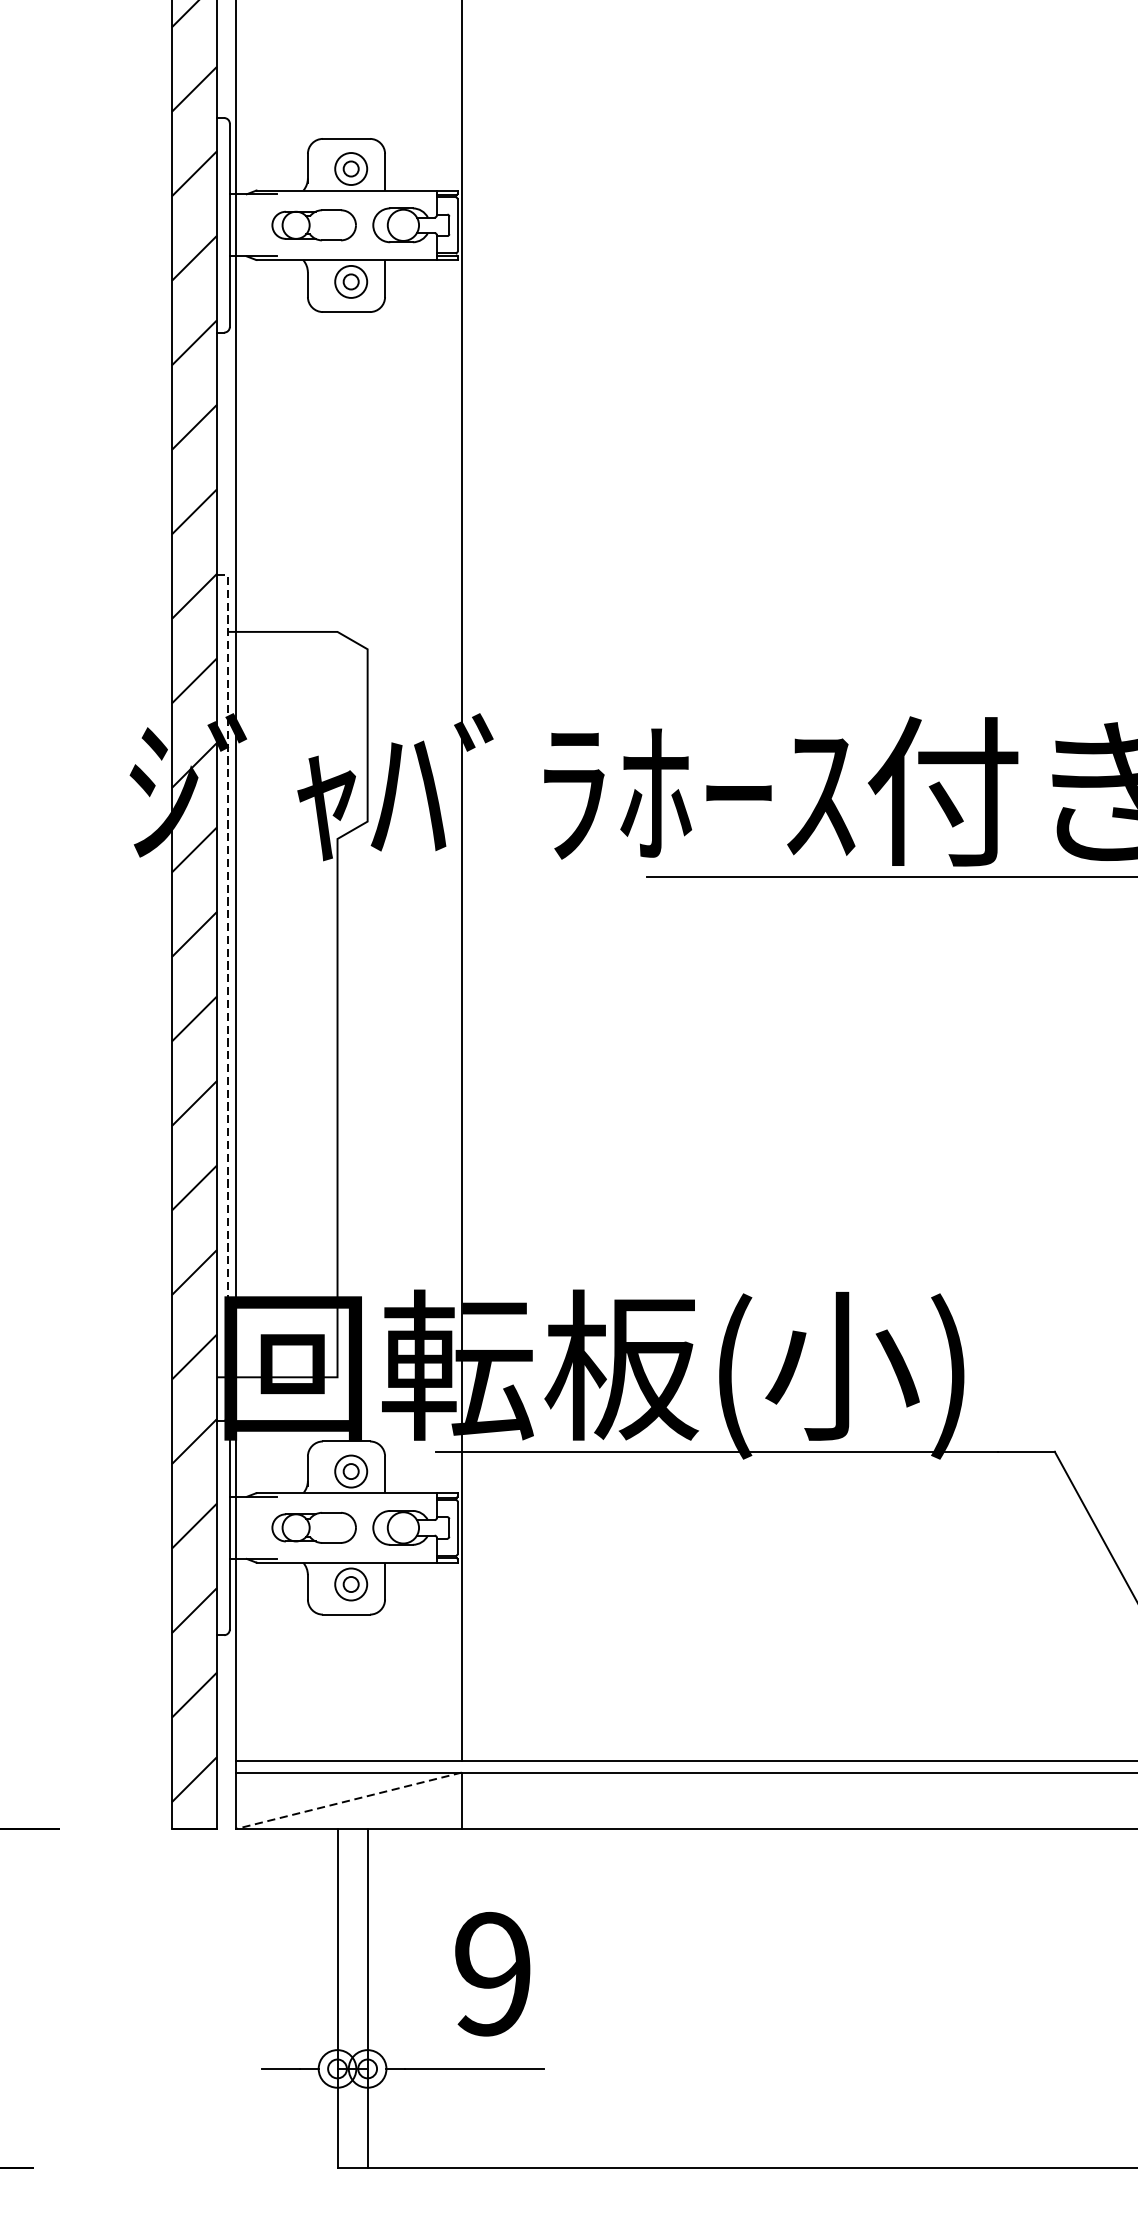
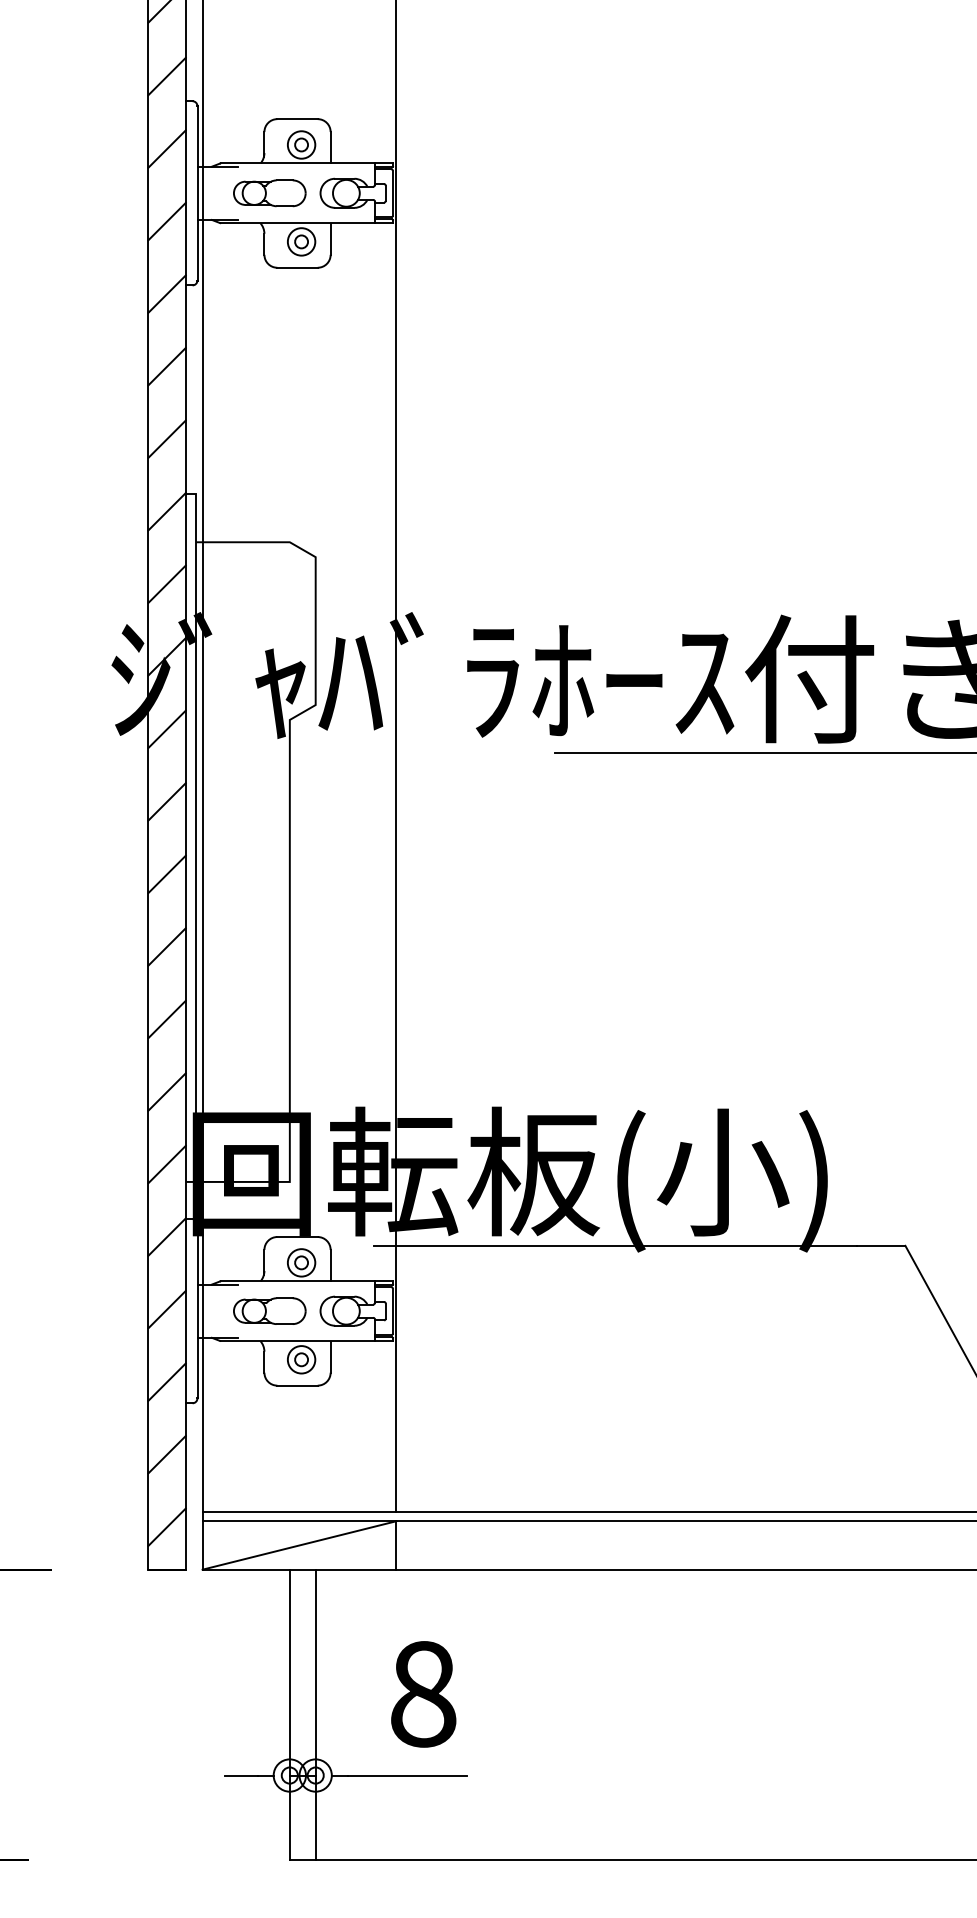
line: (228, 970) -> (196, 832), dashed -> solid
line: (348, 1800) -> (299, 1545), dashed -> solid
text: (493, 1973) -> (423, 1693), 9 -> 8

